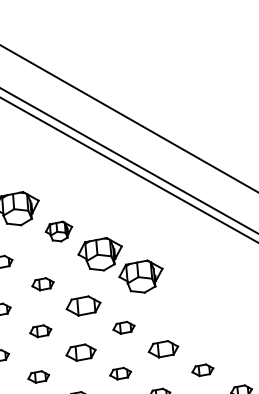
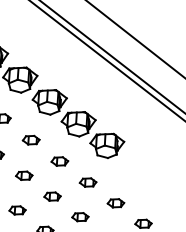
part: (58, 231) -> (49, 101), size x1.67
part: (83, 306) -> (59, 161), size x0.62
part: (163, 348) -> (115, 202), size x0.71
part: (80, 352) -> (52, 196), size x0.71

